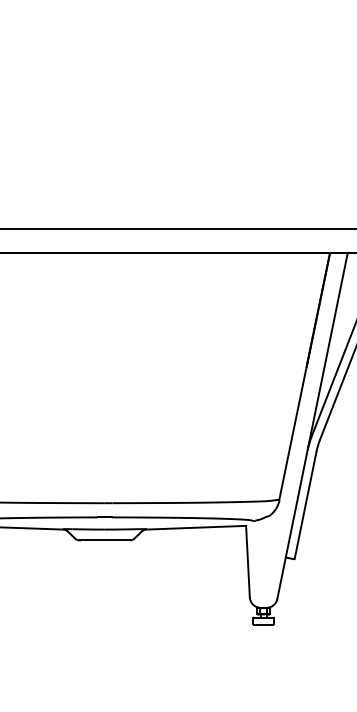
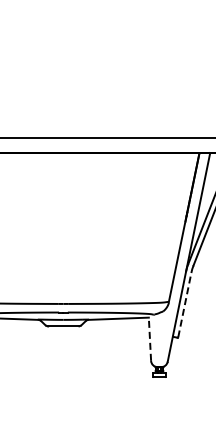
line: (305, 505) -> (184, 305), solid -> dashed
line: (247, 562) -> (149, 339), solid -> dashed

